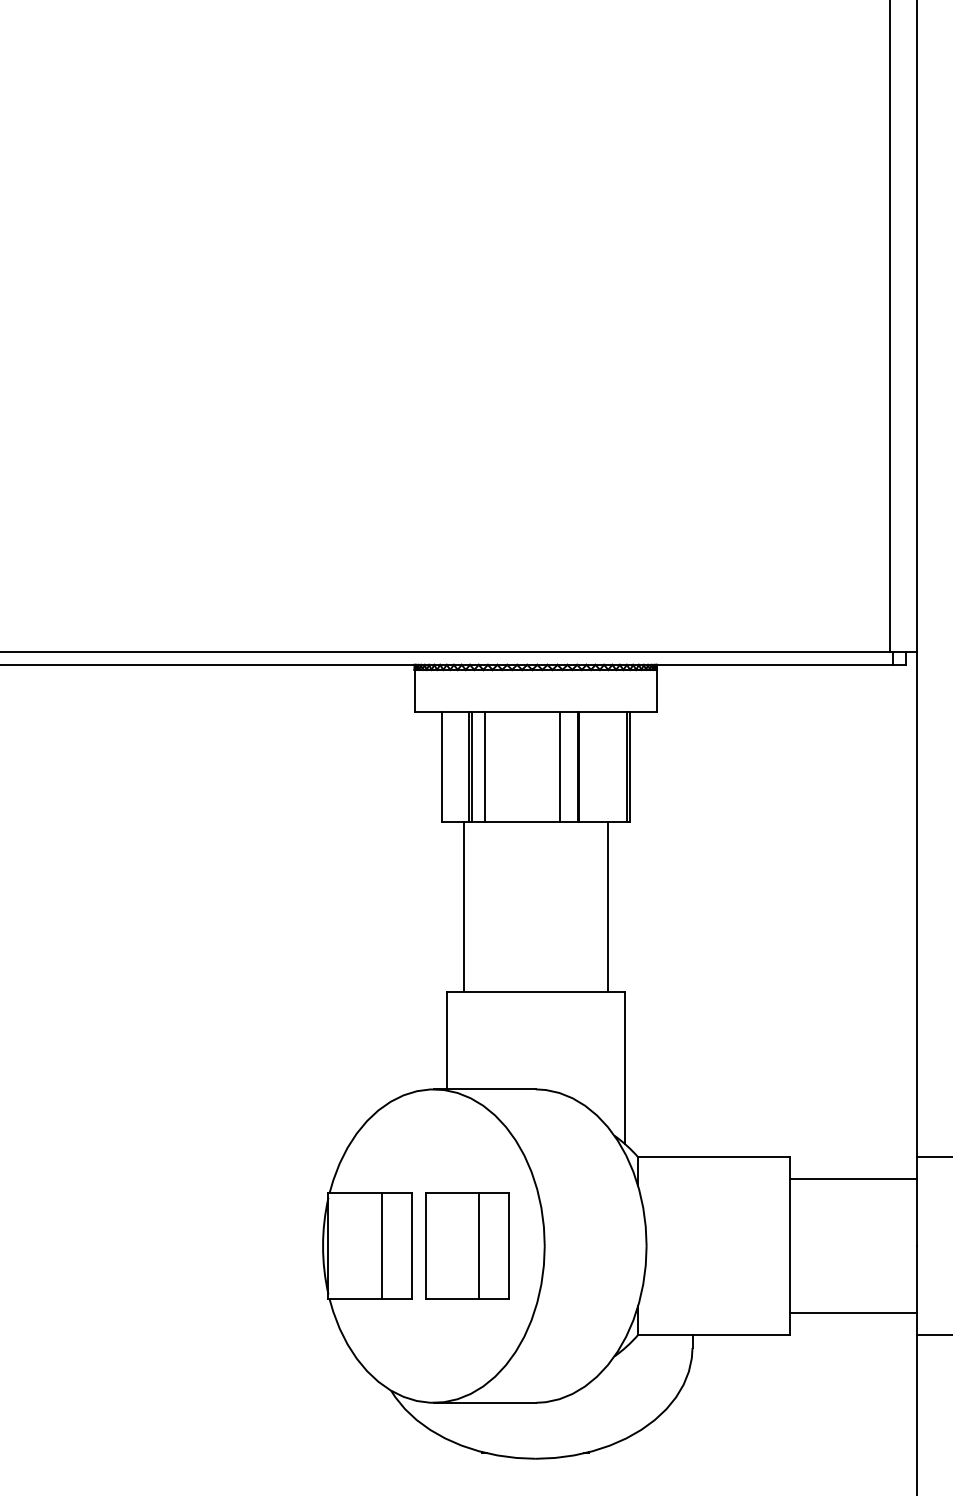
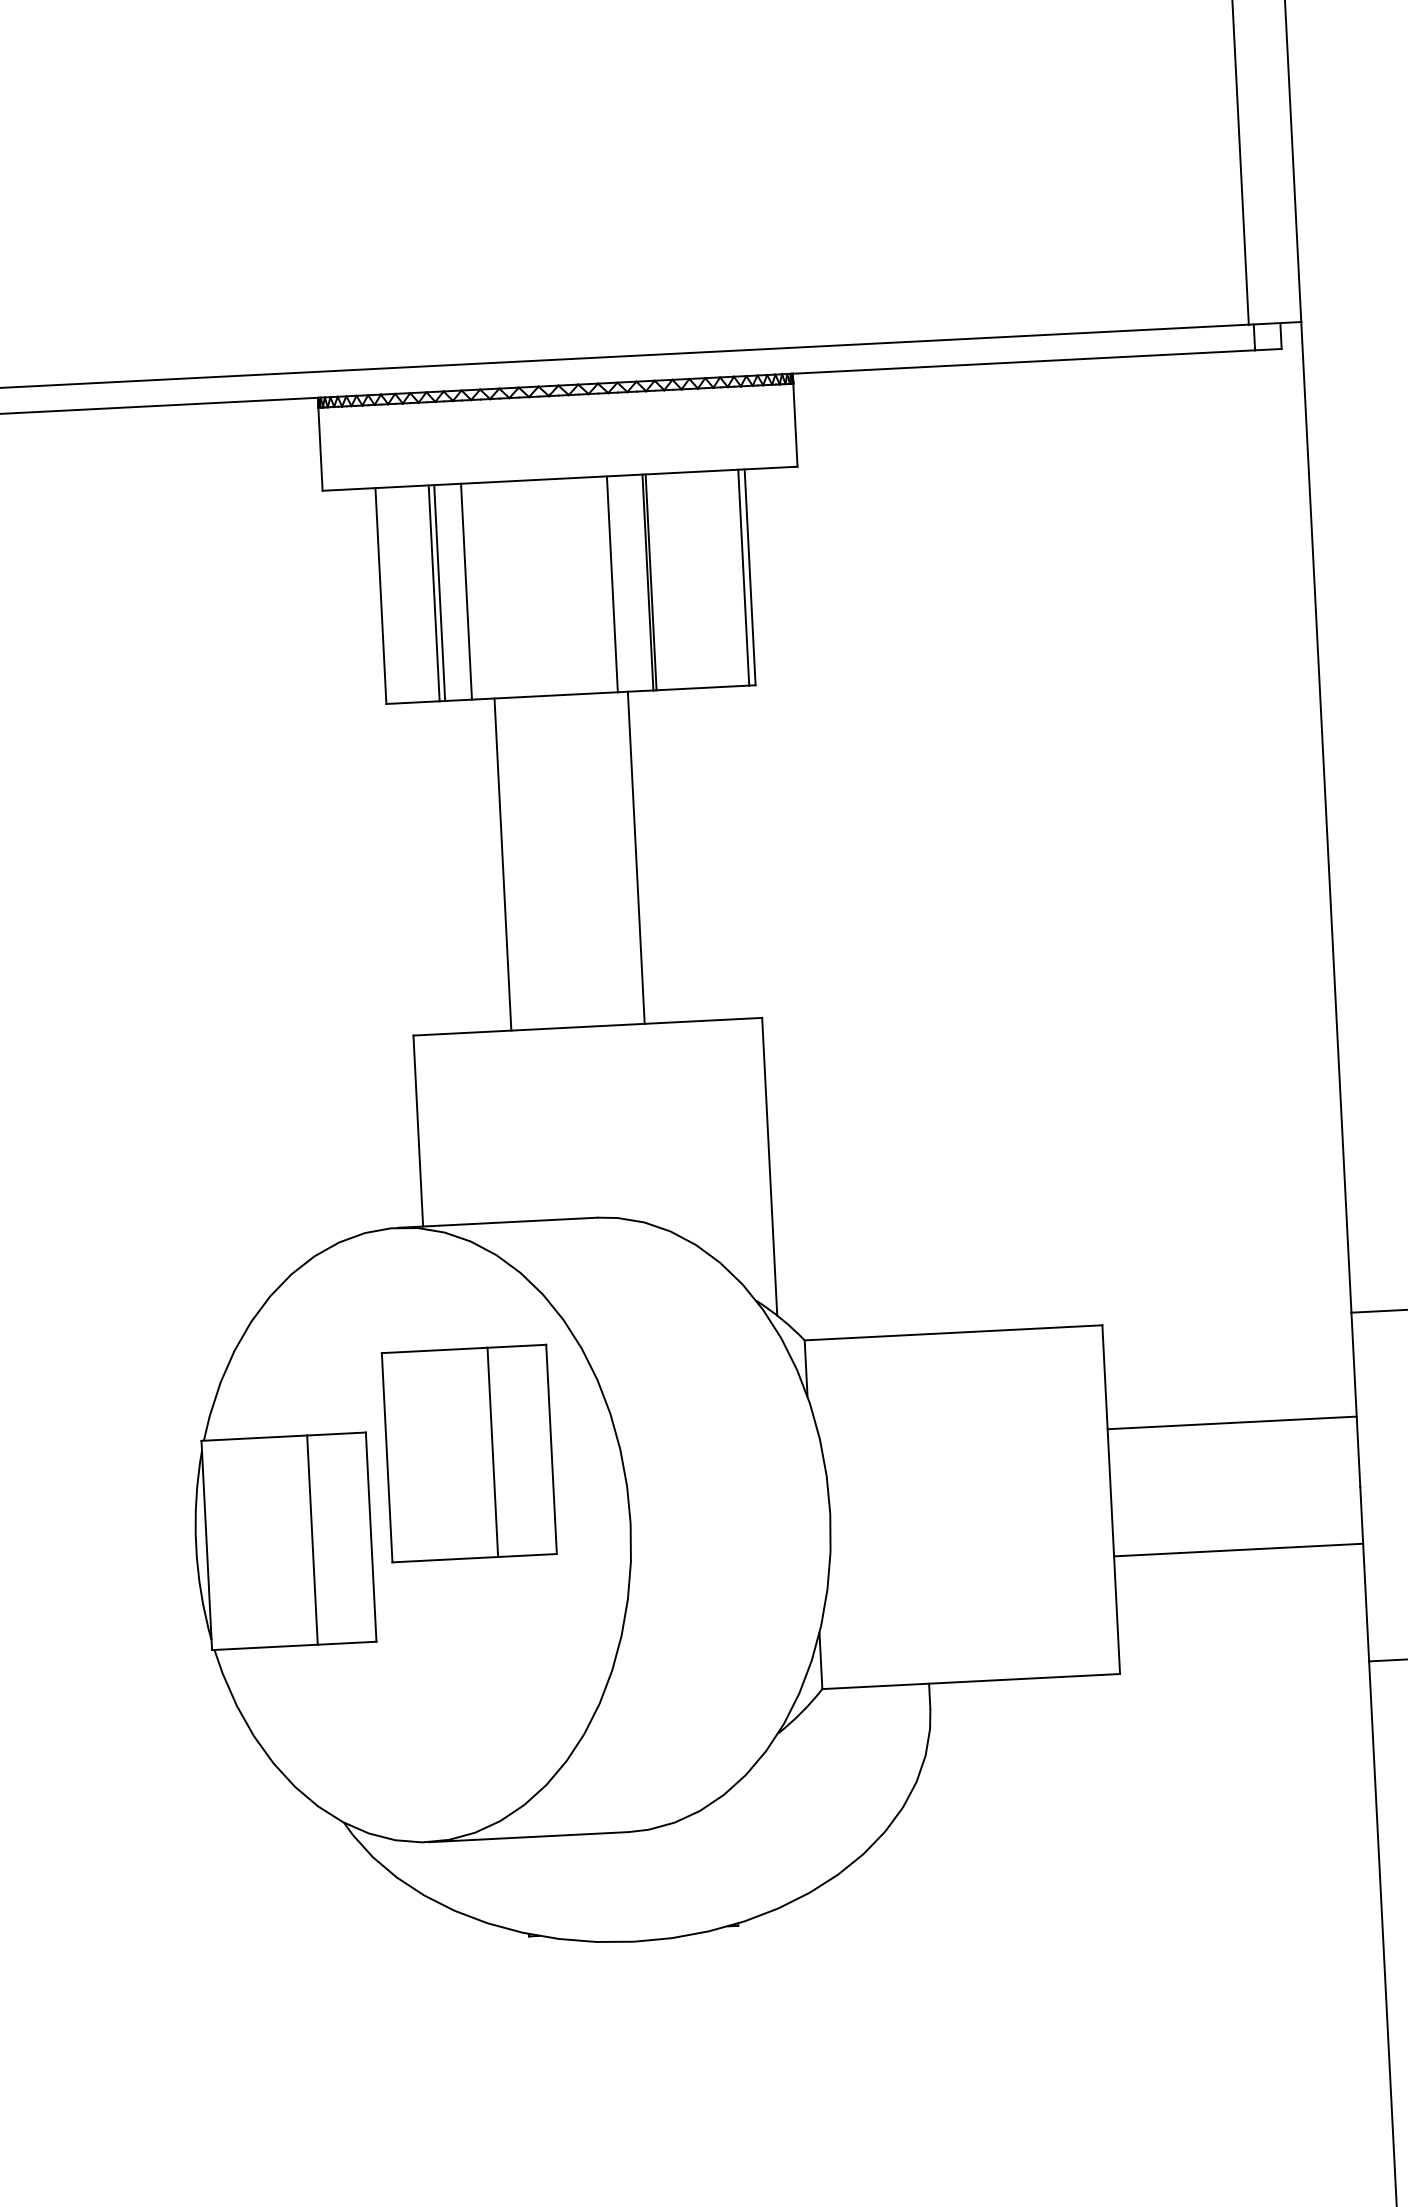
line: (463, 906) -> (502, 863), moved
line: (607, 906) -> (635, 856), moved
line: (853, 1179) -> (1232, 1423), moved
part: (467, 1245) -> (469, 1452), moved
line: (853, 1313) -> (1238, 1550), moved

